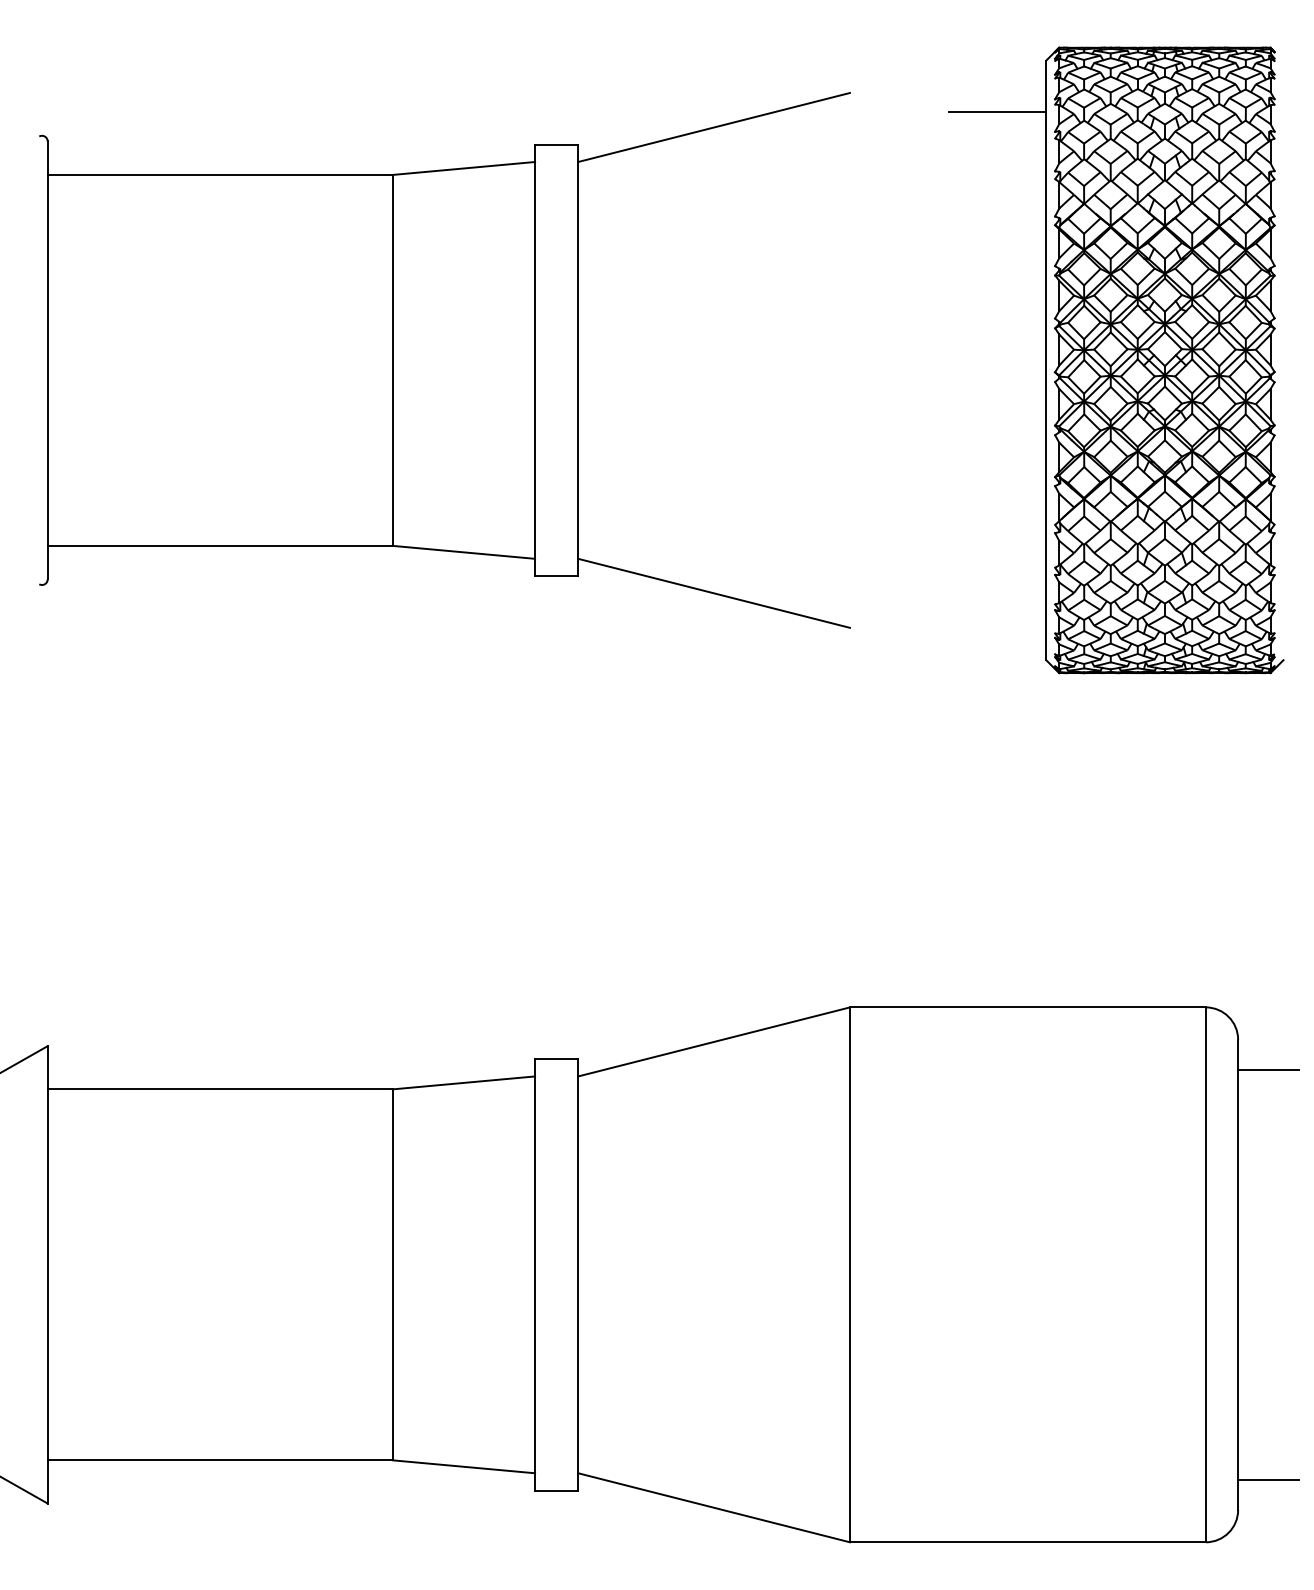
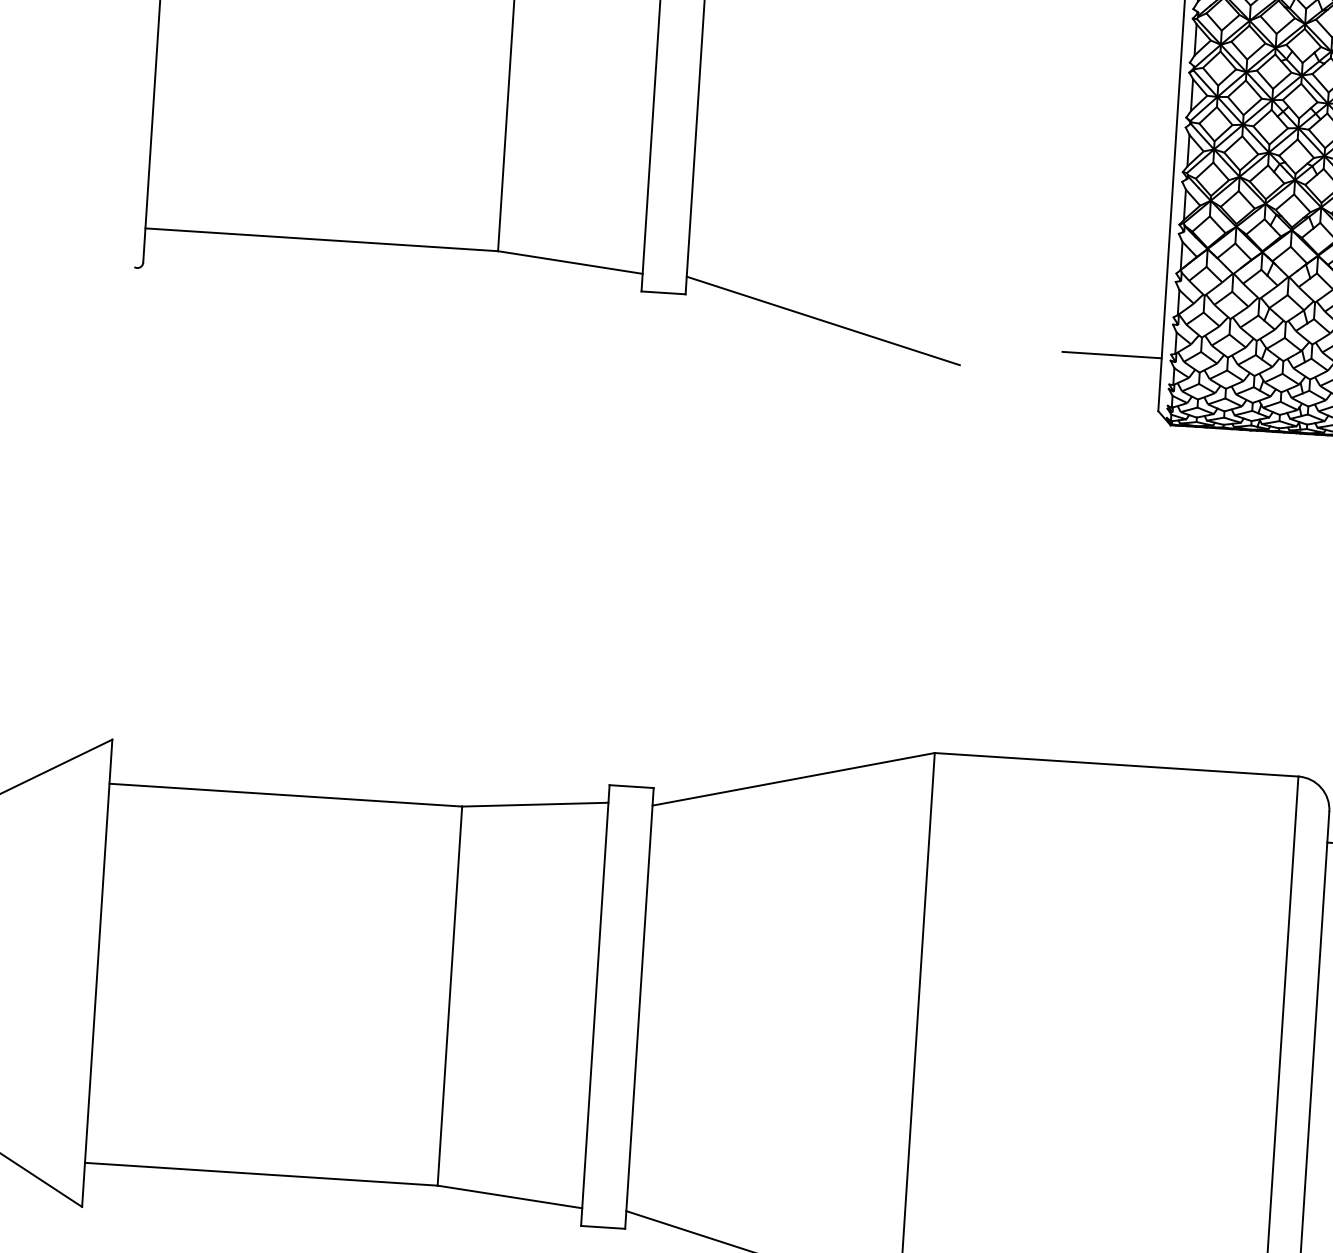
line: (997, 608) -> (1111, 355), added

